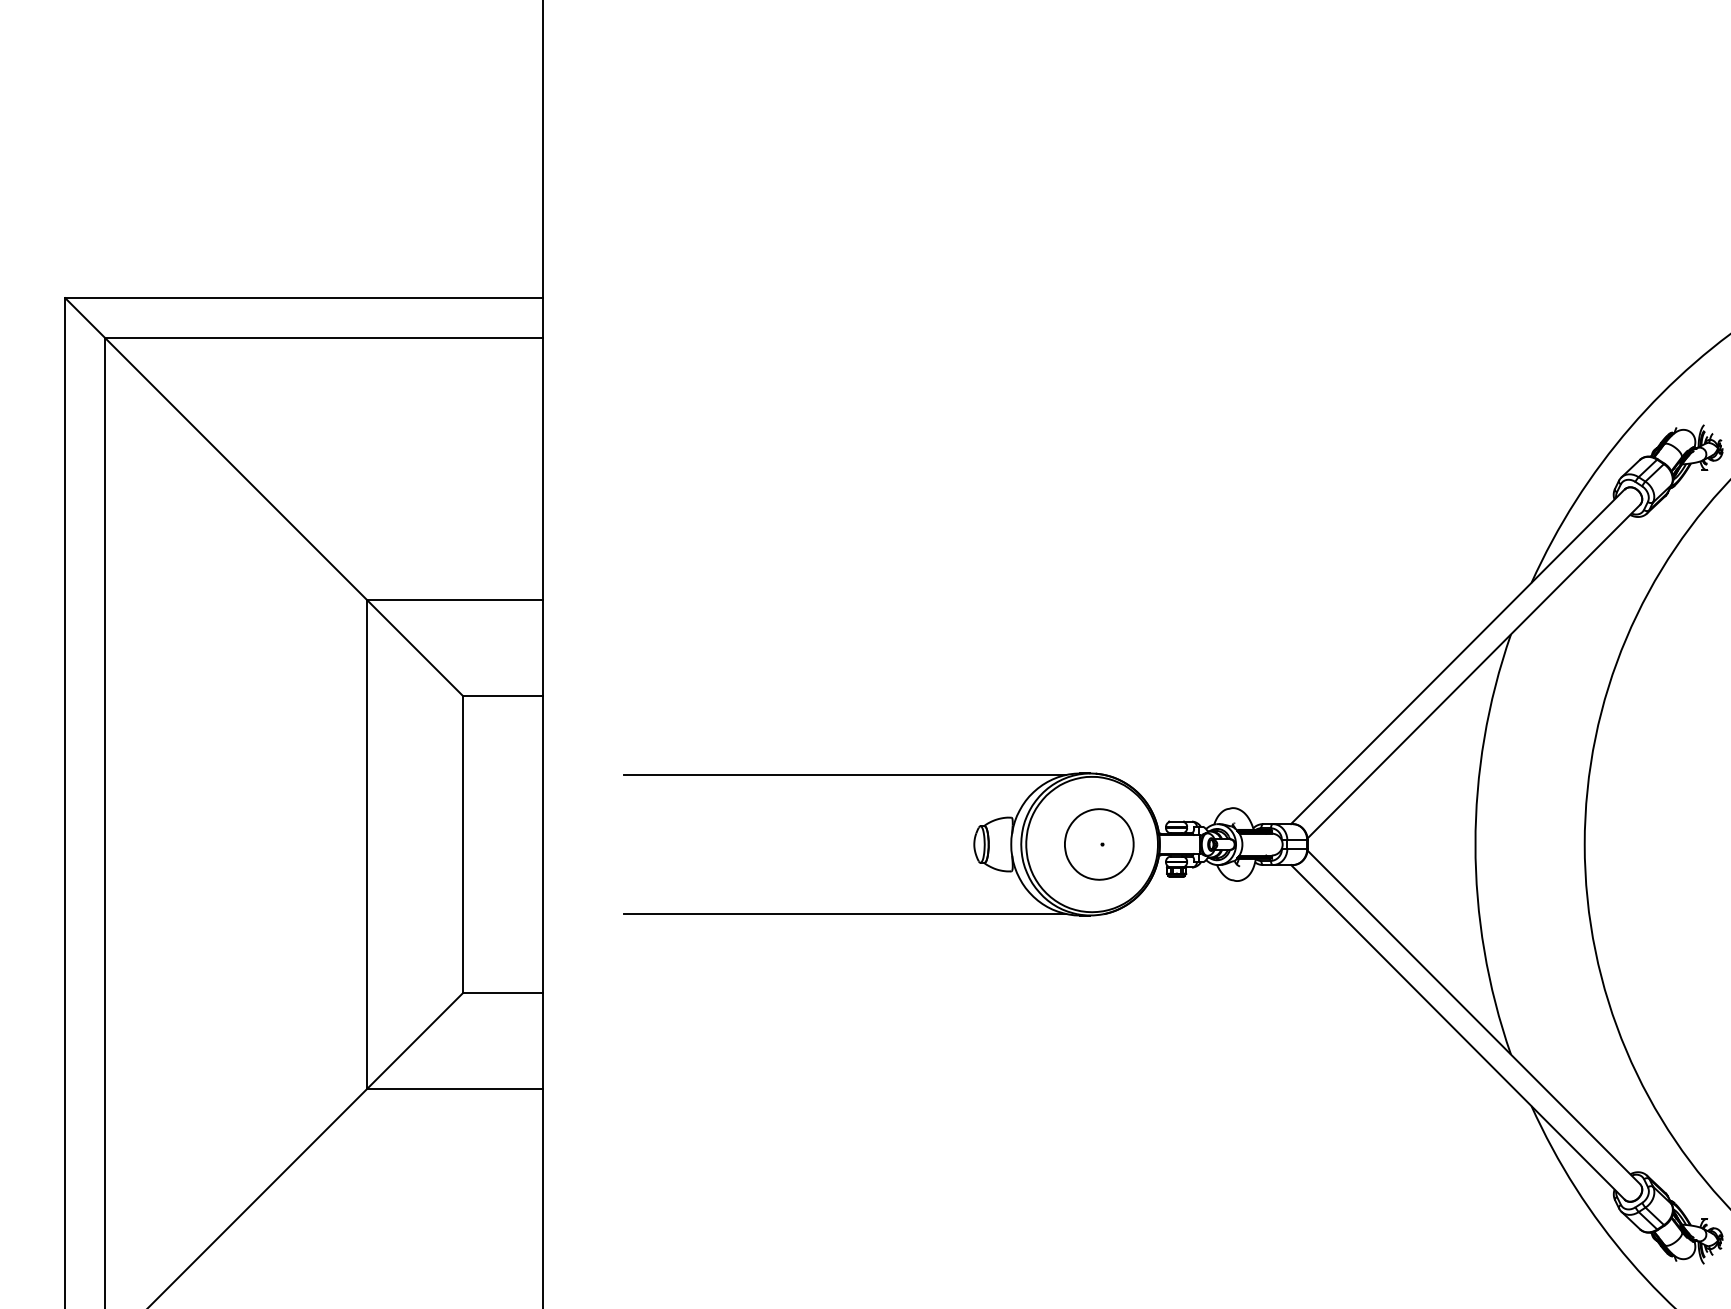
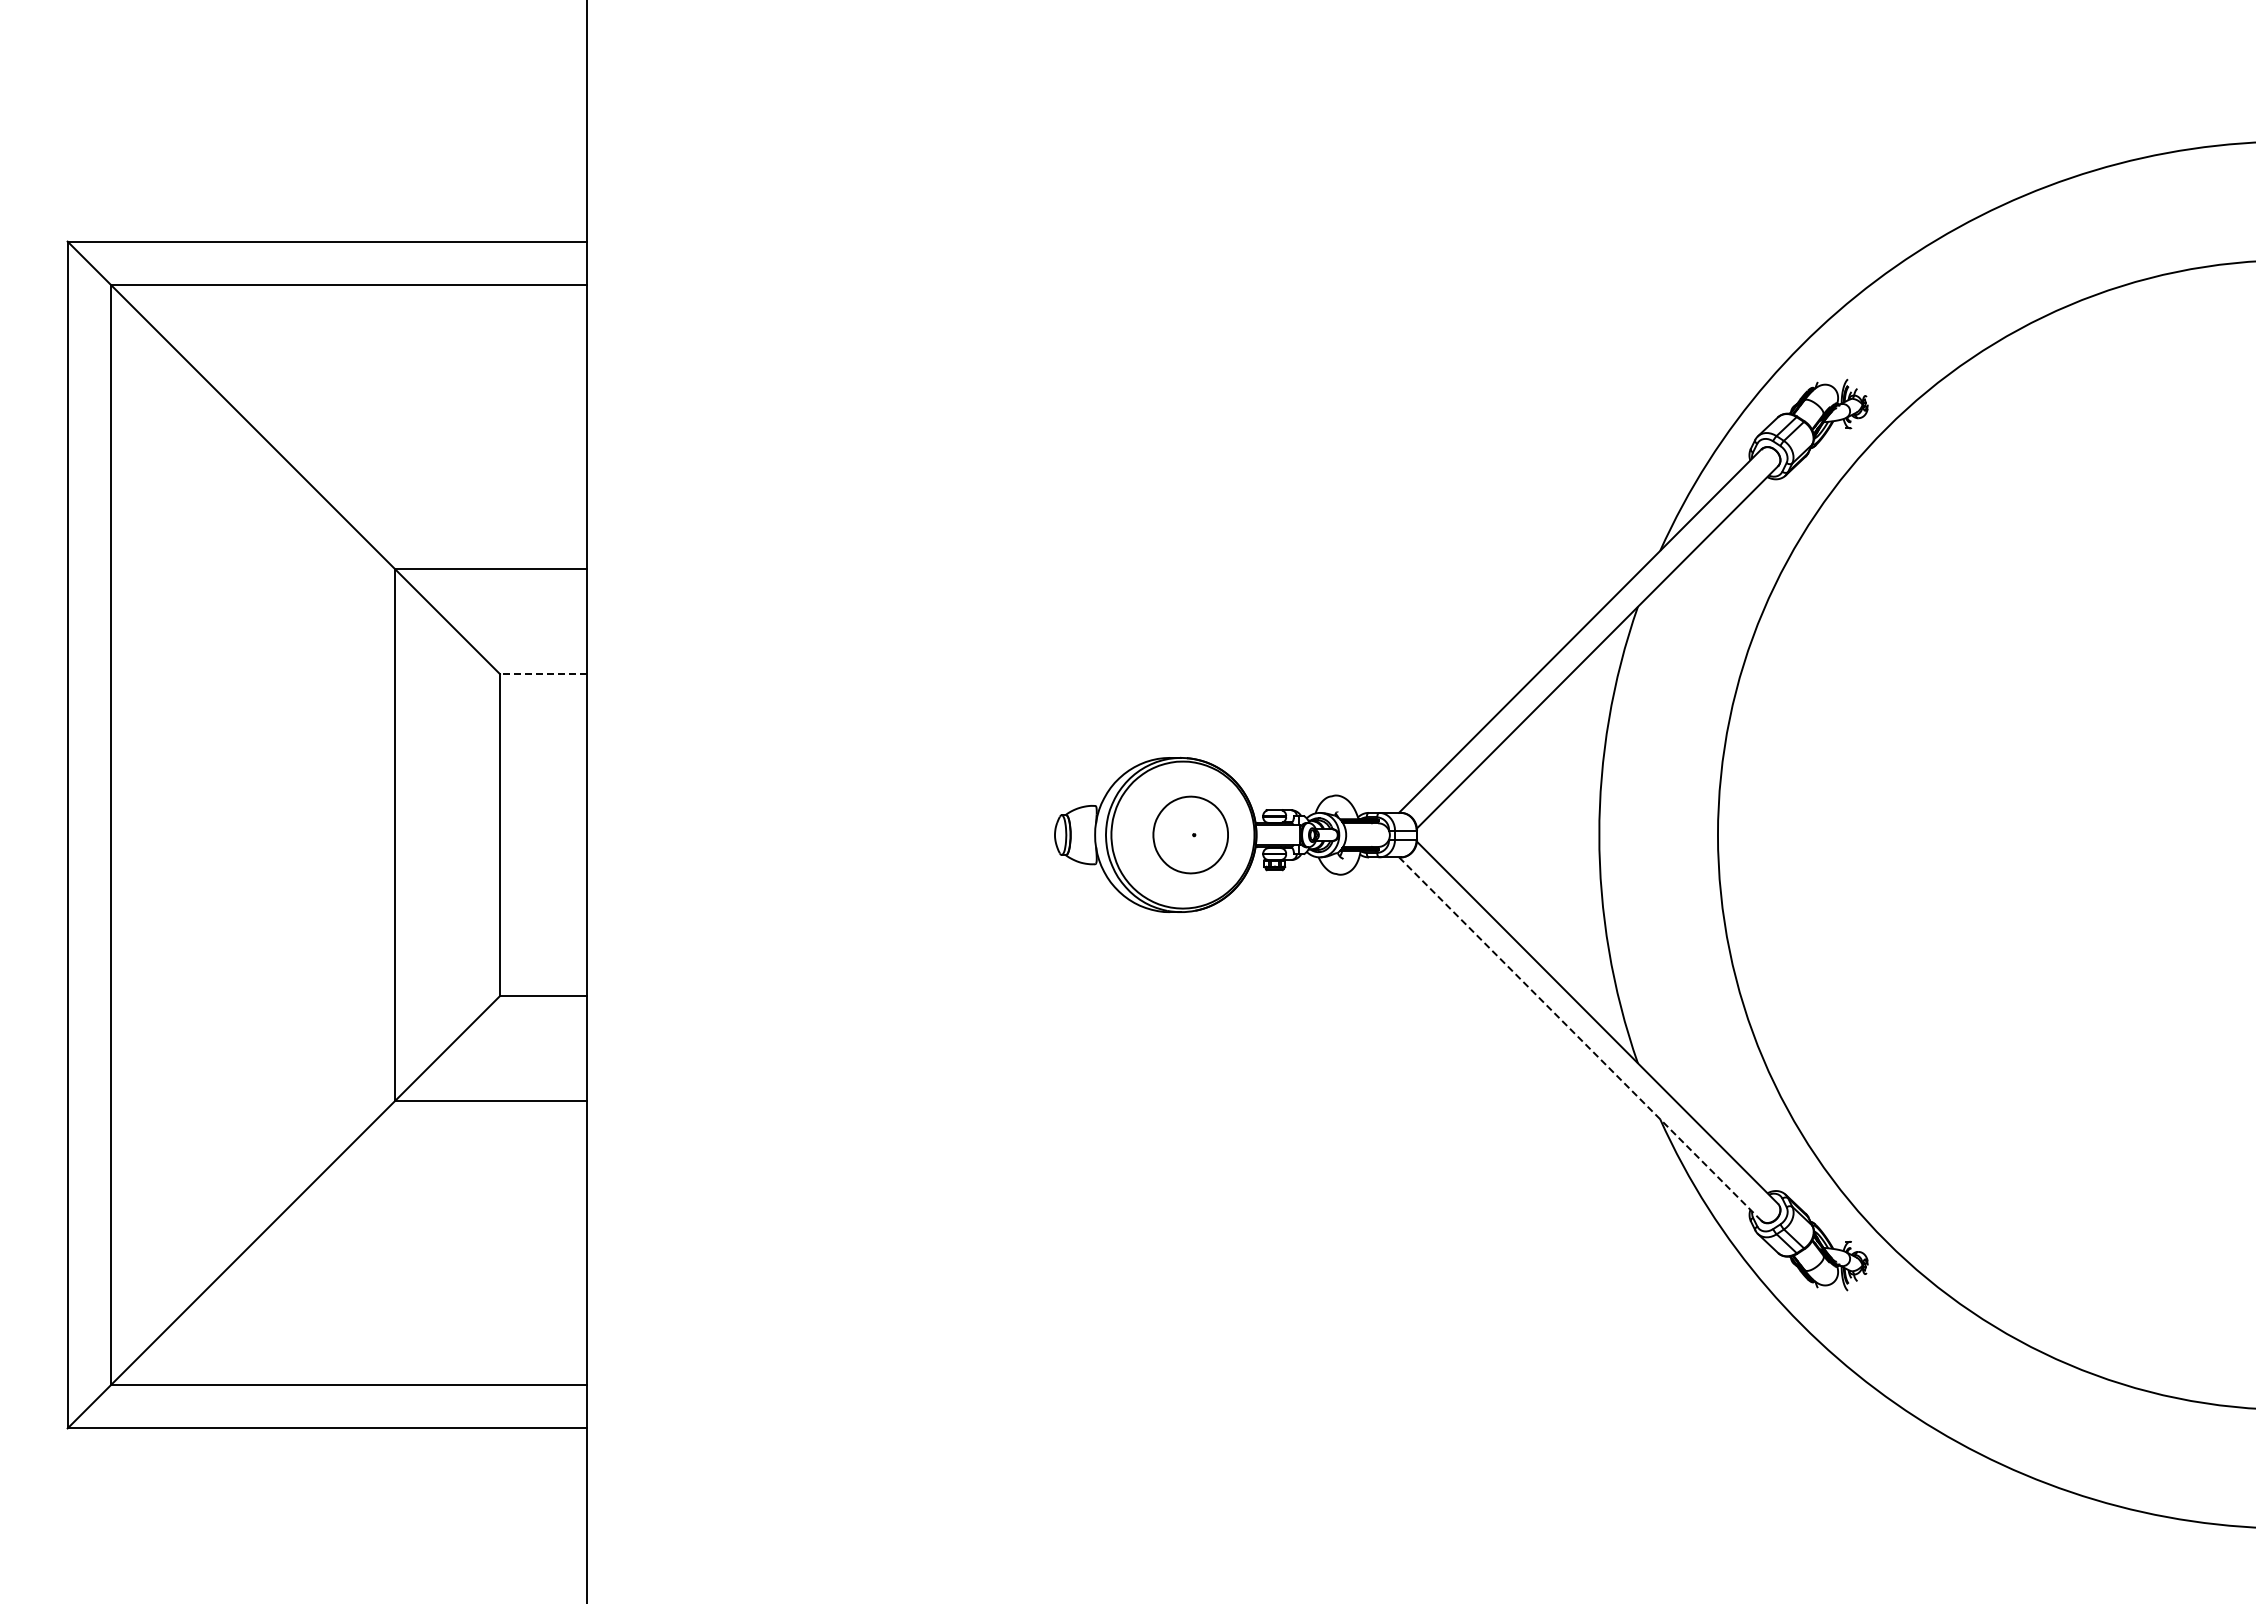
line: (502, 696) -> (542, 674), solid -> dashed
line: (844, 774) -> (914, 759), removed
line: (844, 913) -> (914, 910), removed
line: (1458, 1032) -> (1580, 1039), solid -> dashed

